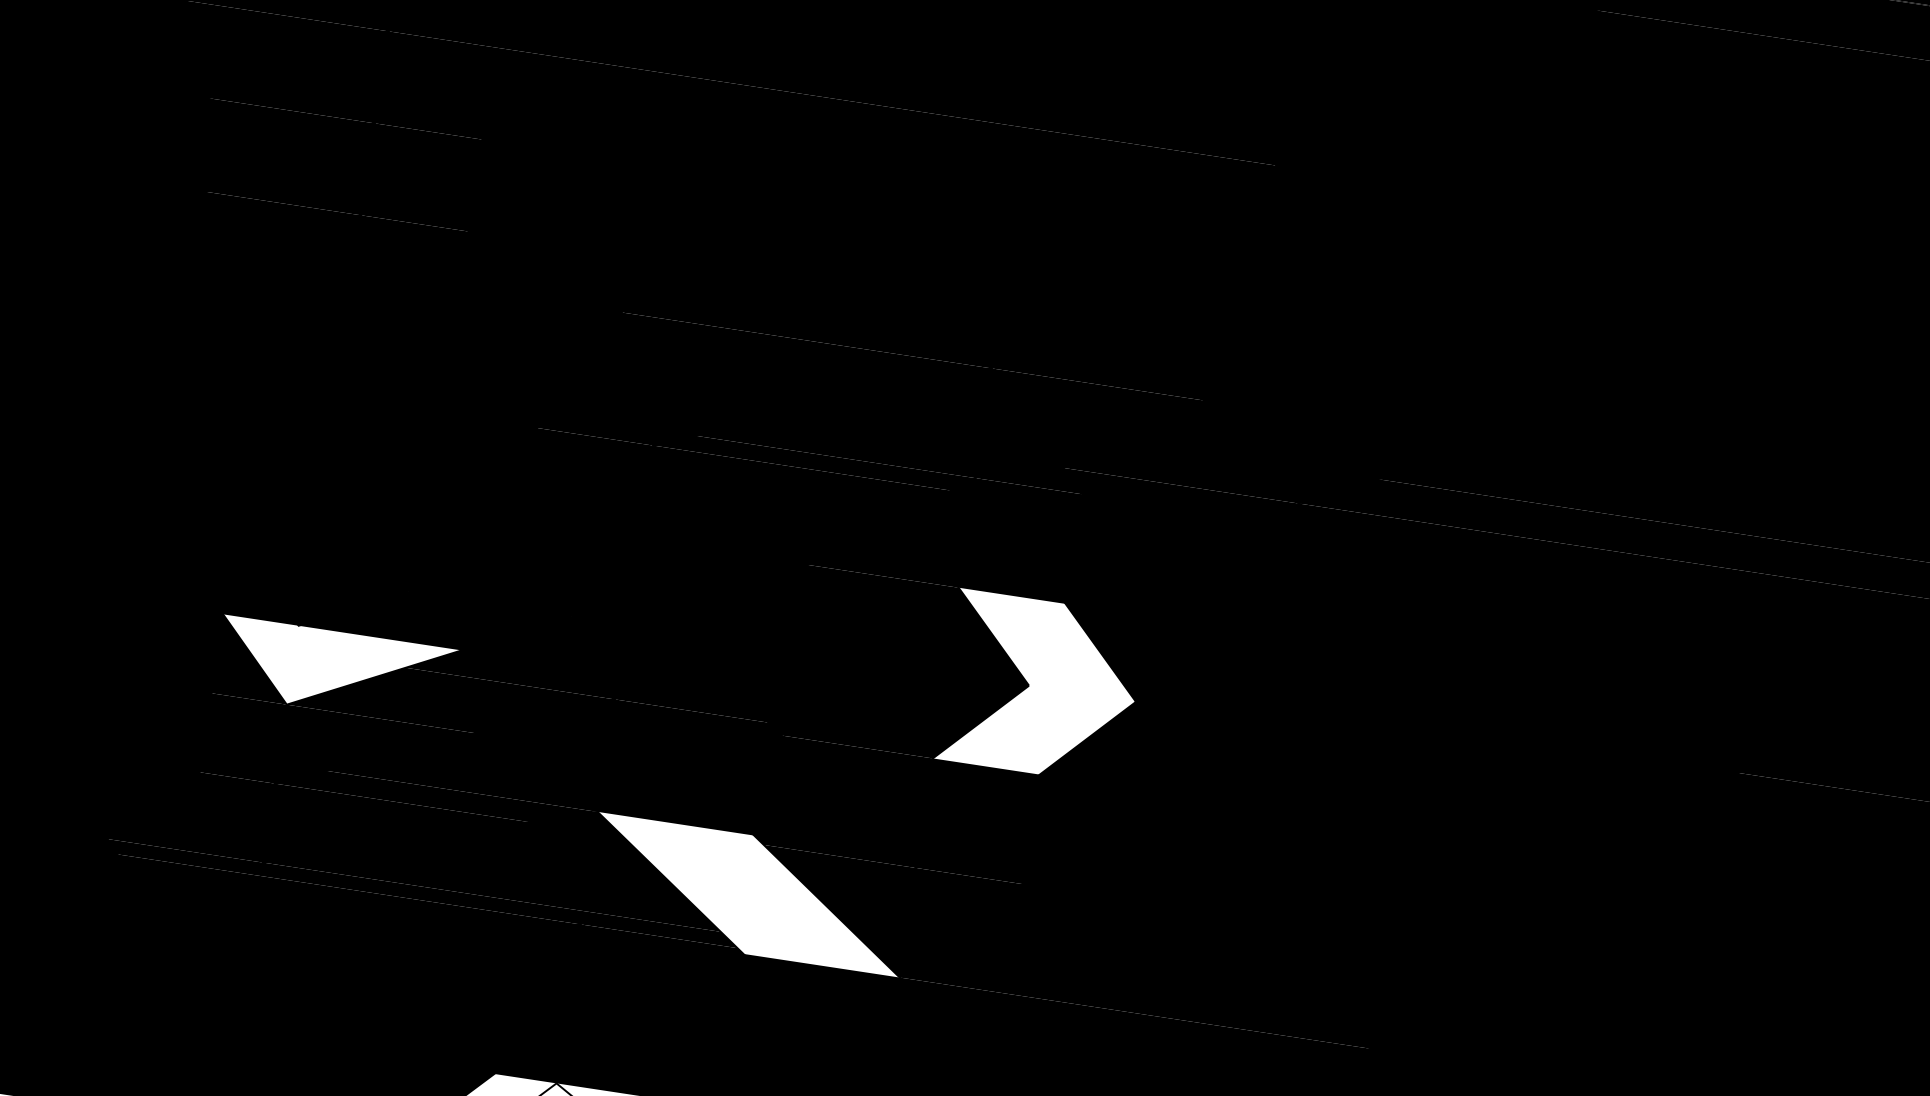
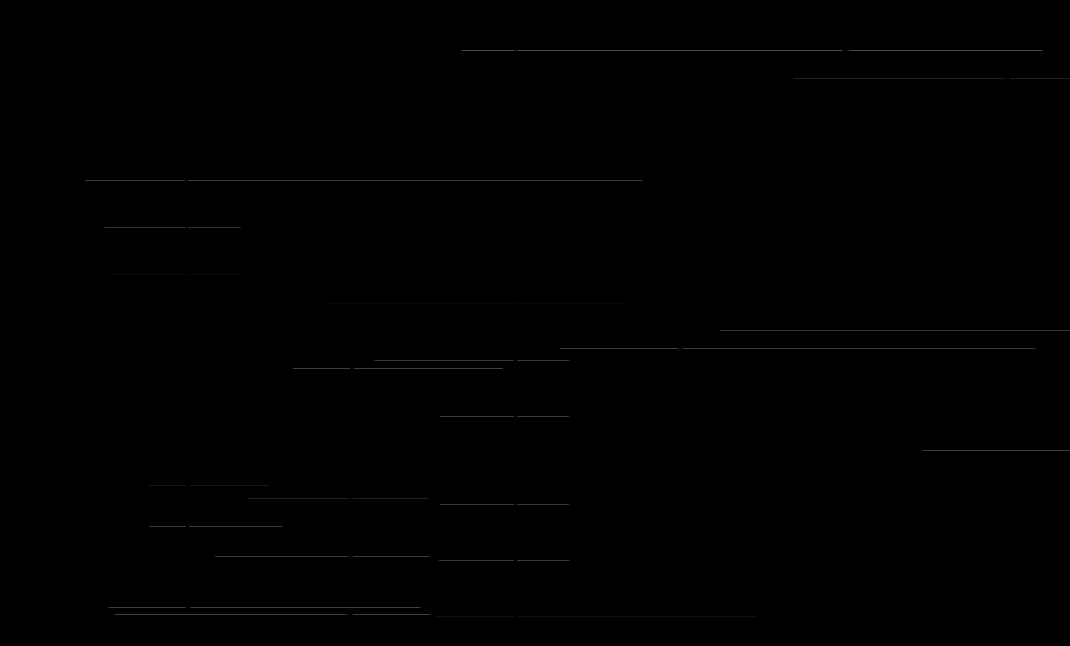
fill: (336, 670) -> (209, 505), added
fill: (1040, 687) -> (564, 460), added
fill: (748, 894) -> (433, 586), added

